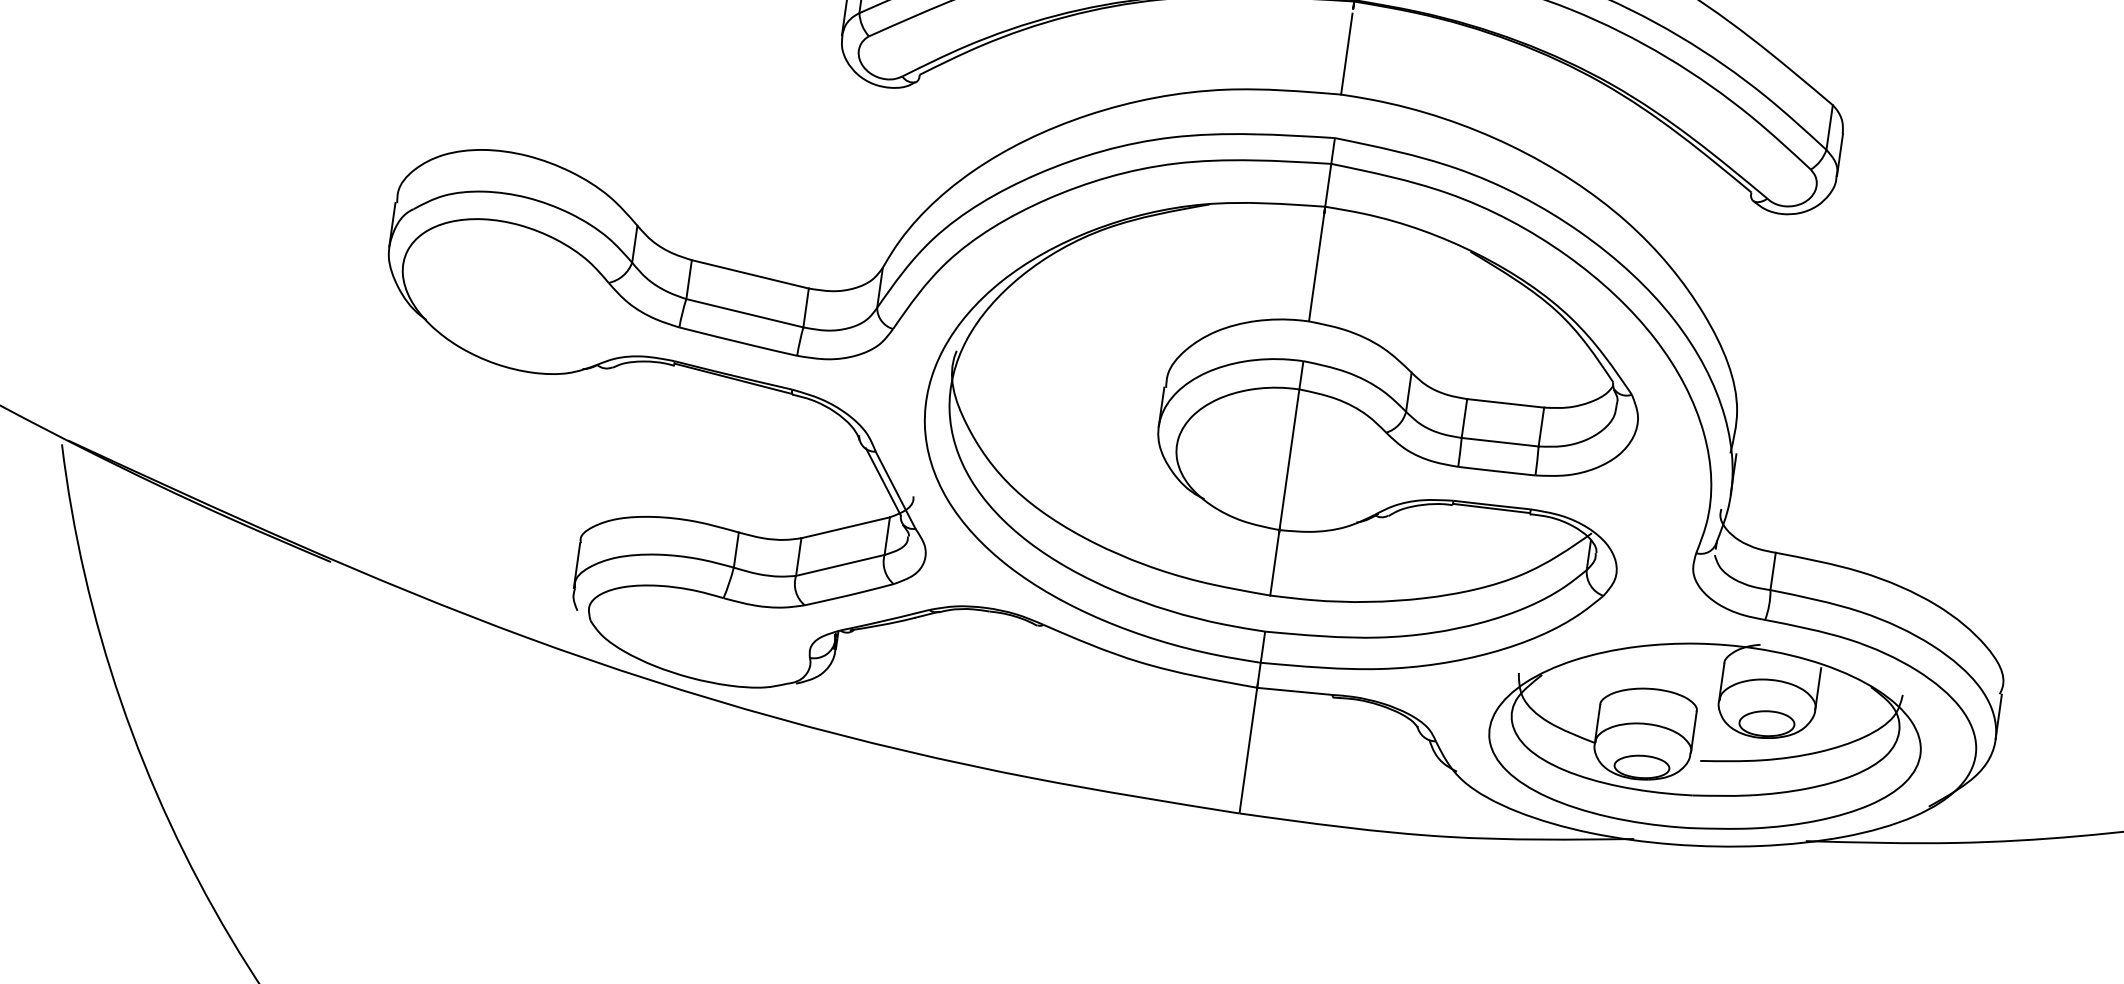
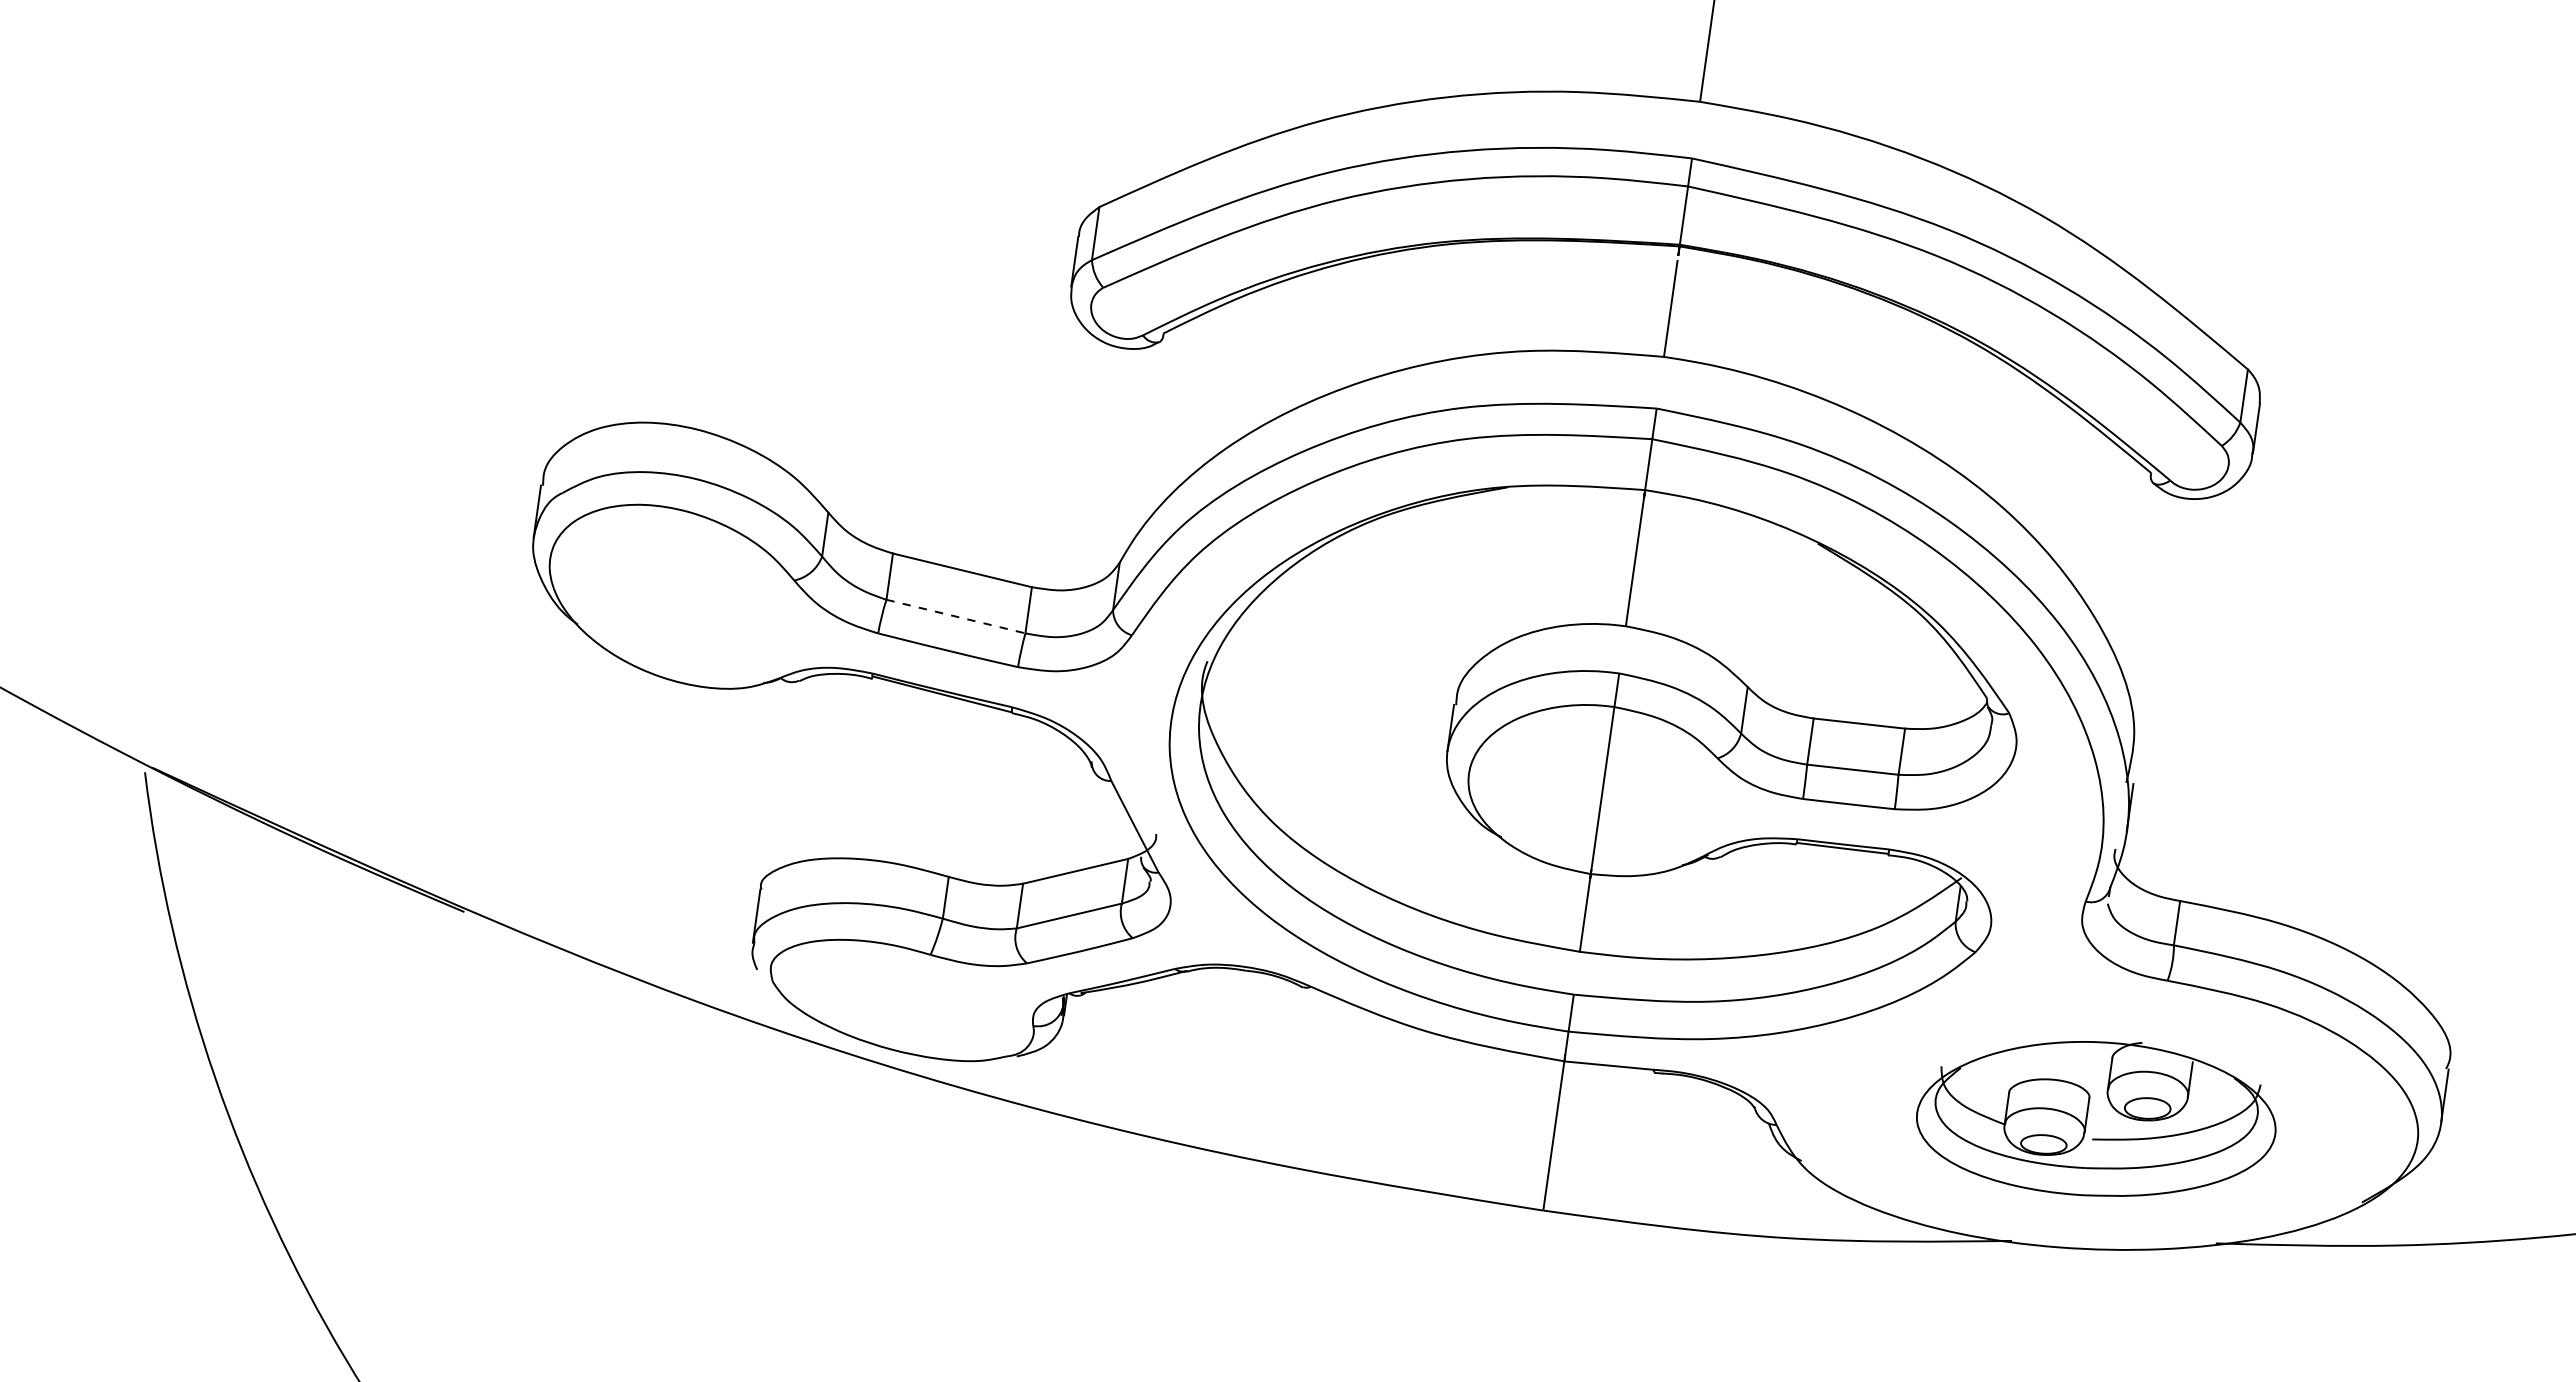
line: (745, 313) -> (956, 616), solid -> dashed
line: (883, 481) -> (1120, 816), removed
part: (1705, 735) -> (2096, 1118), size x0.7

